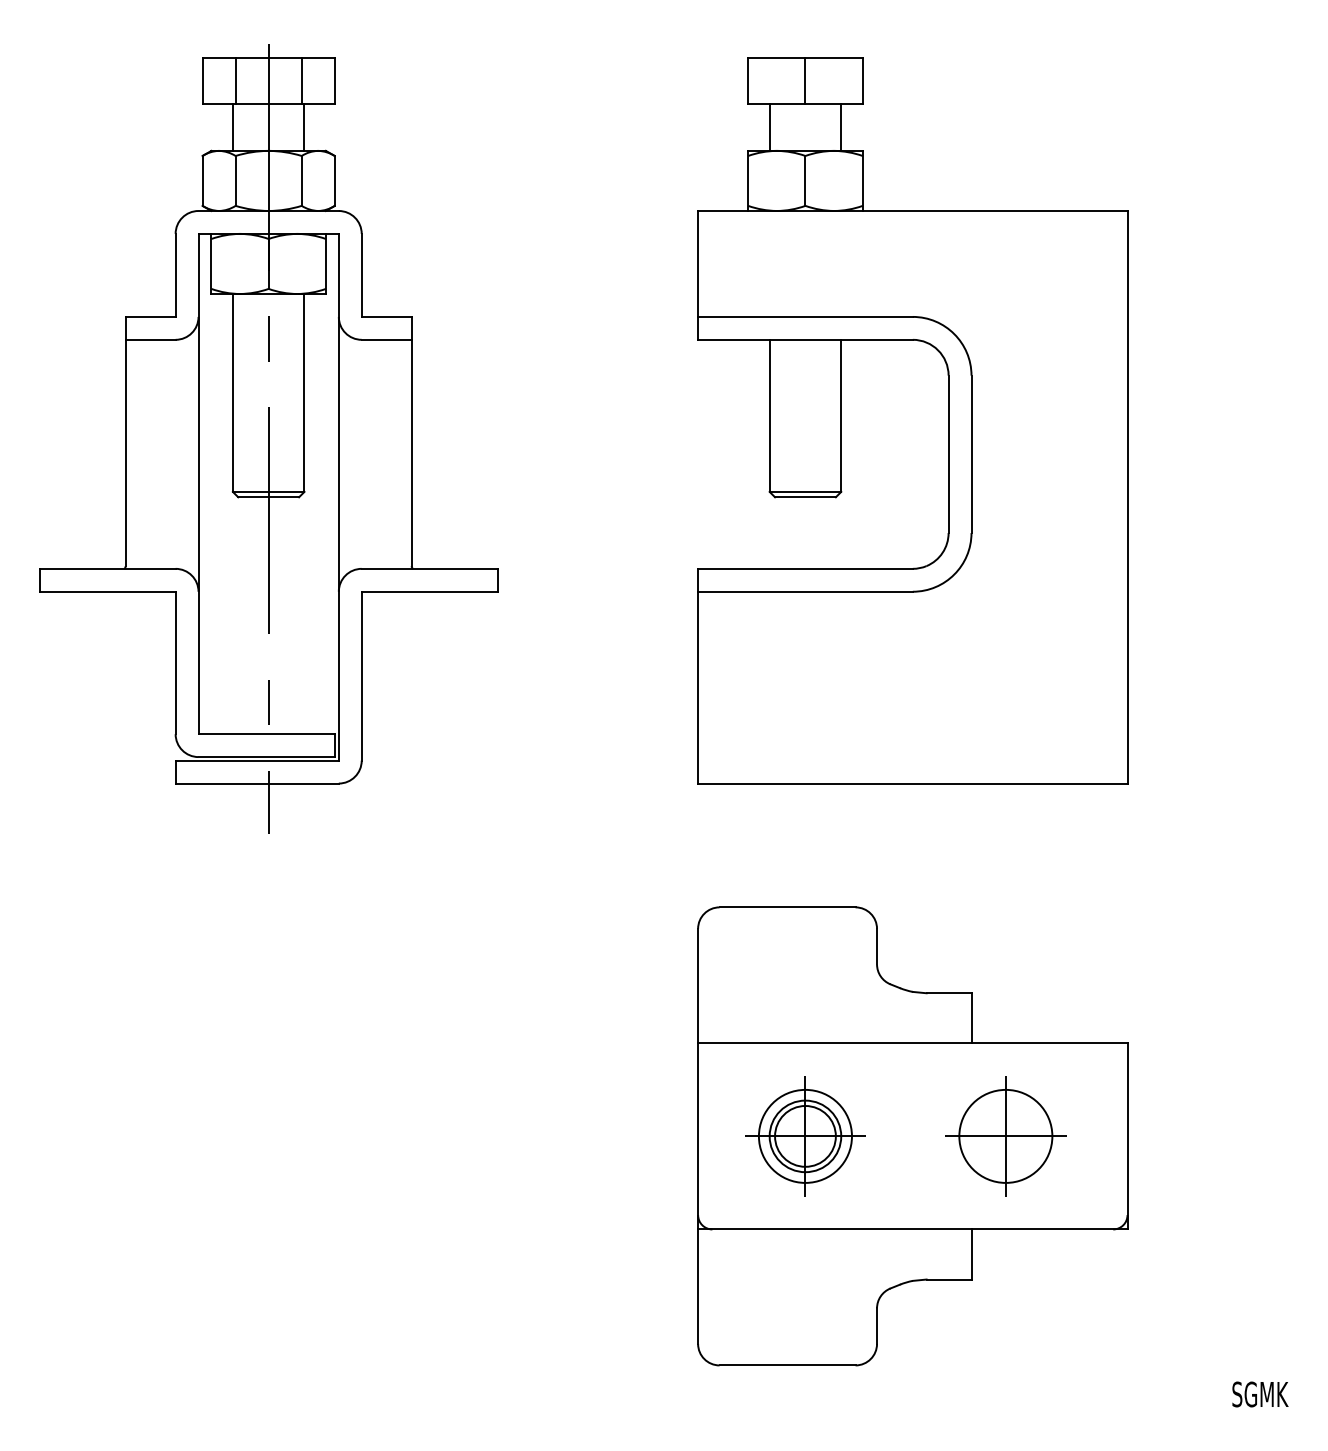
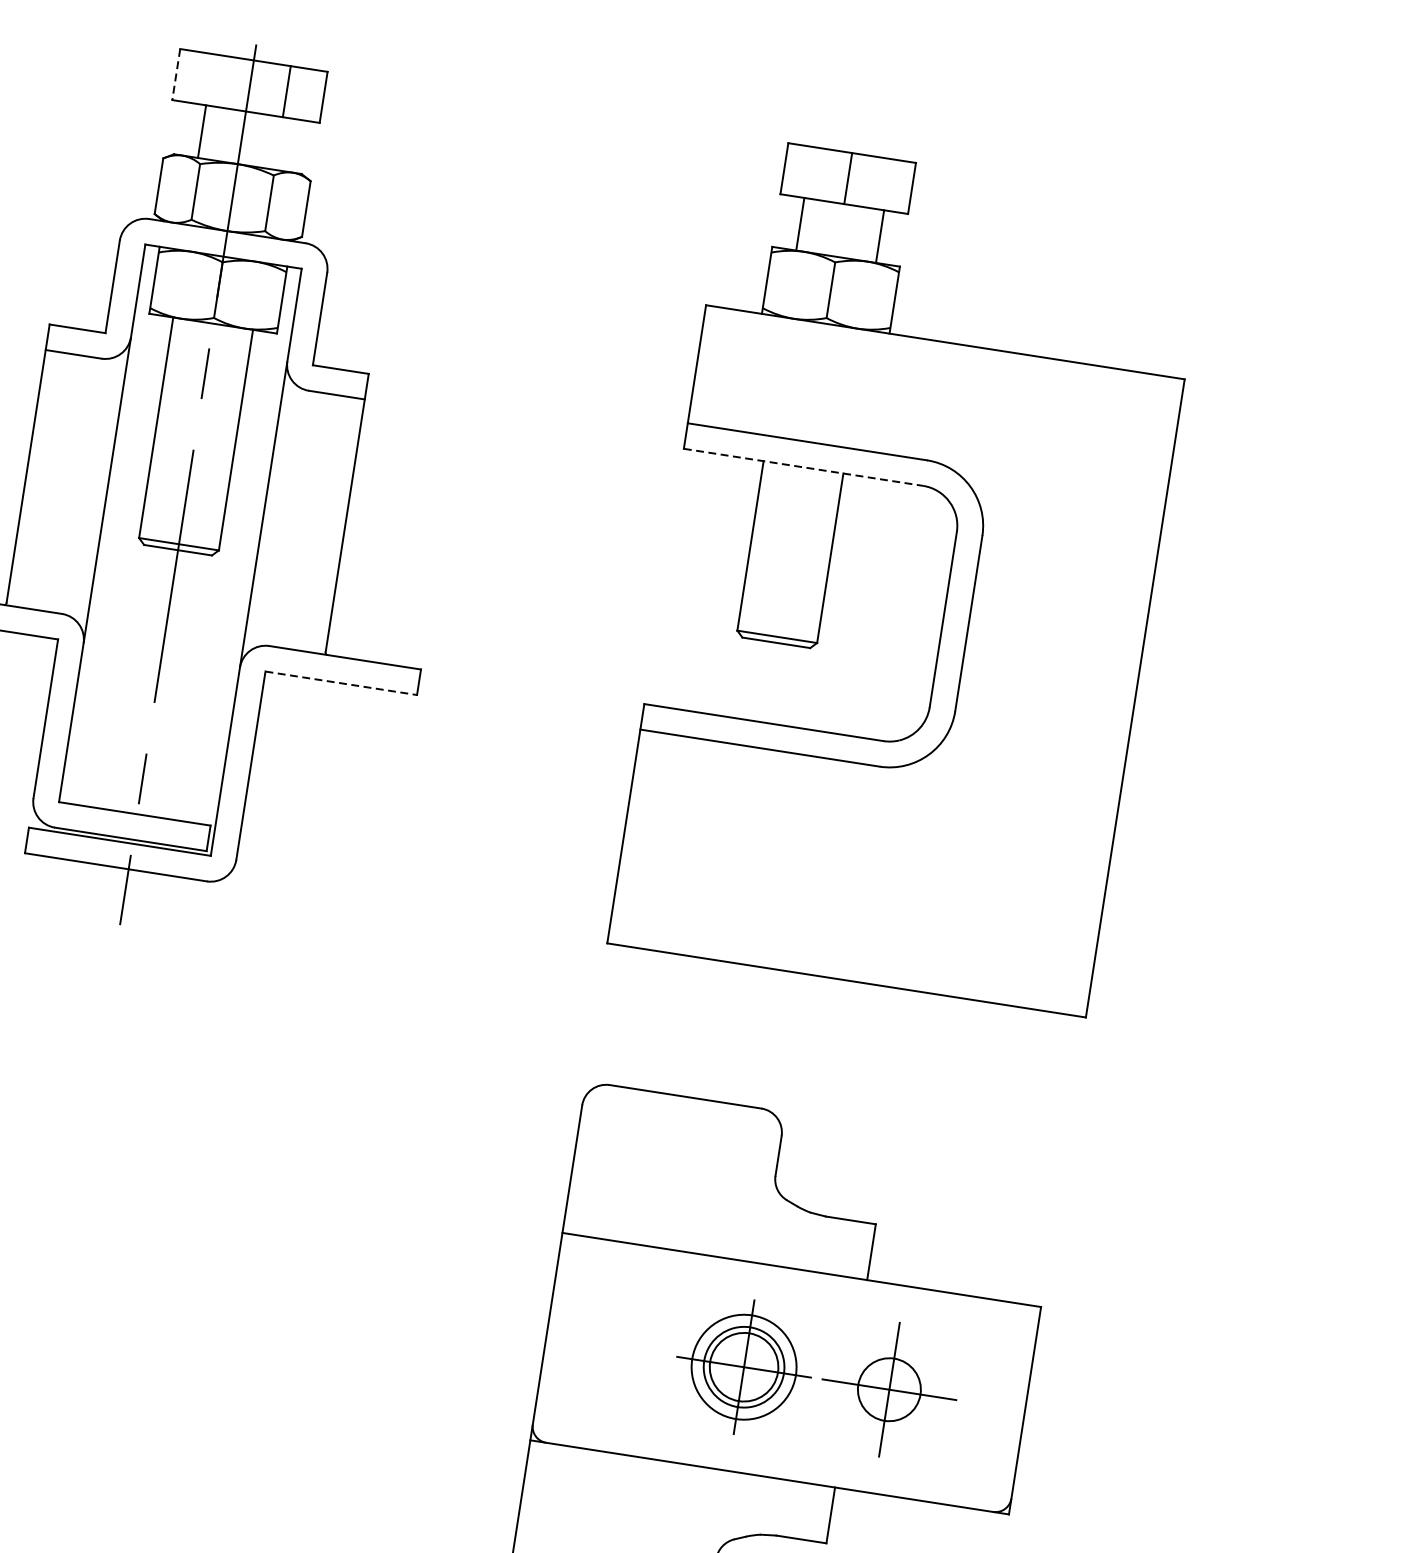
line: (202, 80) -> (176, 74), solid -> dashed
line: (235, 80) -> (213, 79), removed
line: (304, 126) -> (281, 143), removed
line: (805, 339) -> (803, 466), solid -> dashed
line: (429, 591) -> (341, 682), solid -> dashed
circle: (1005, 1135) -> (889, 1388), size x0.6
part: (805, 1136) -> (744, 1367), moved

